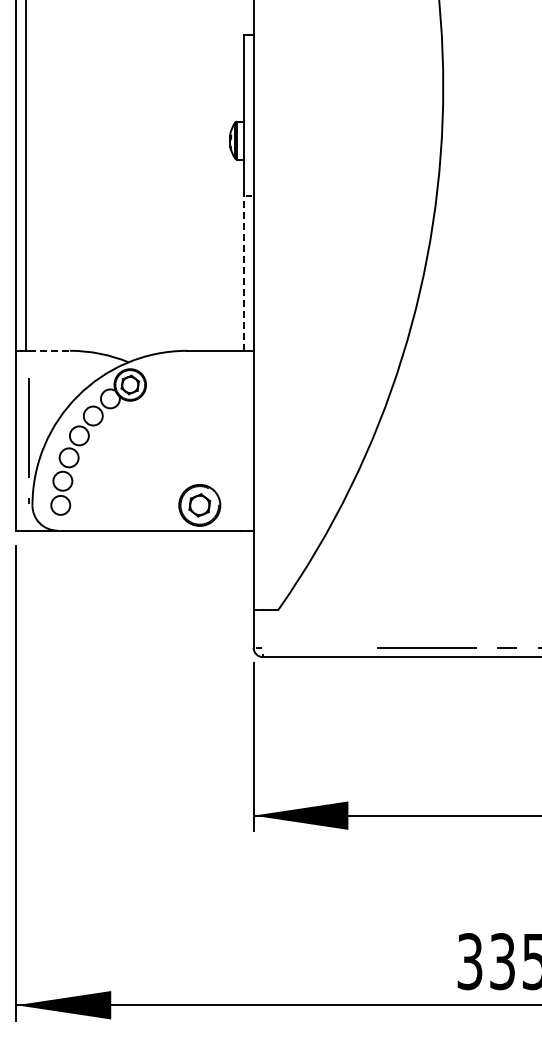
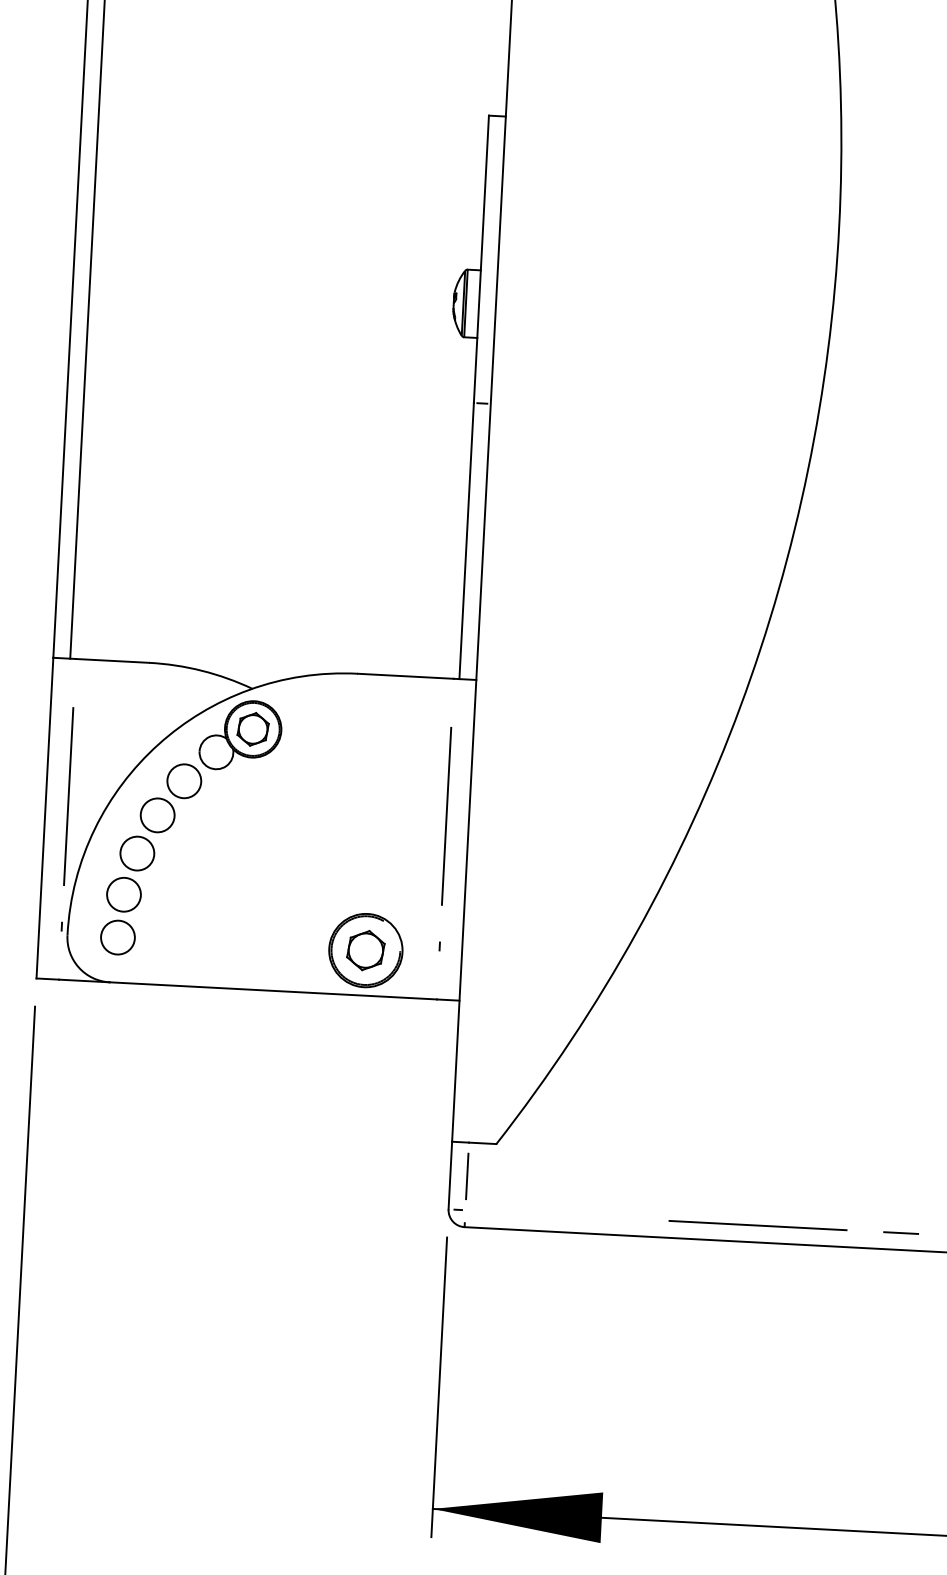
line: (244, 272) -> (467, 539), dashed -> solid
line: (49, 350) -> (112, 660), dashed -> solid
line: (240, 440) -> (444, 838), added
line: (263, 628) -> (467, 1176), added

